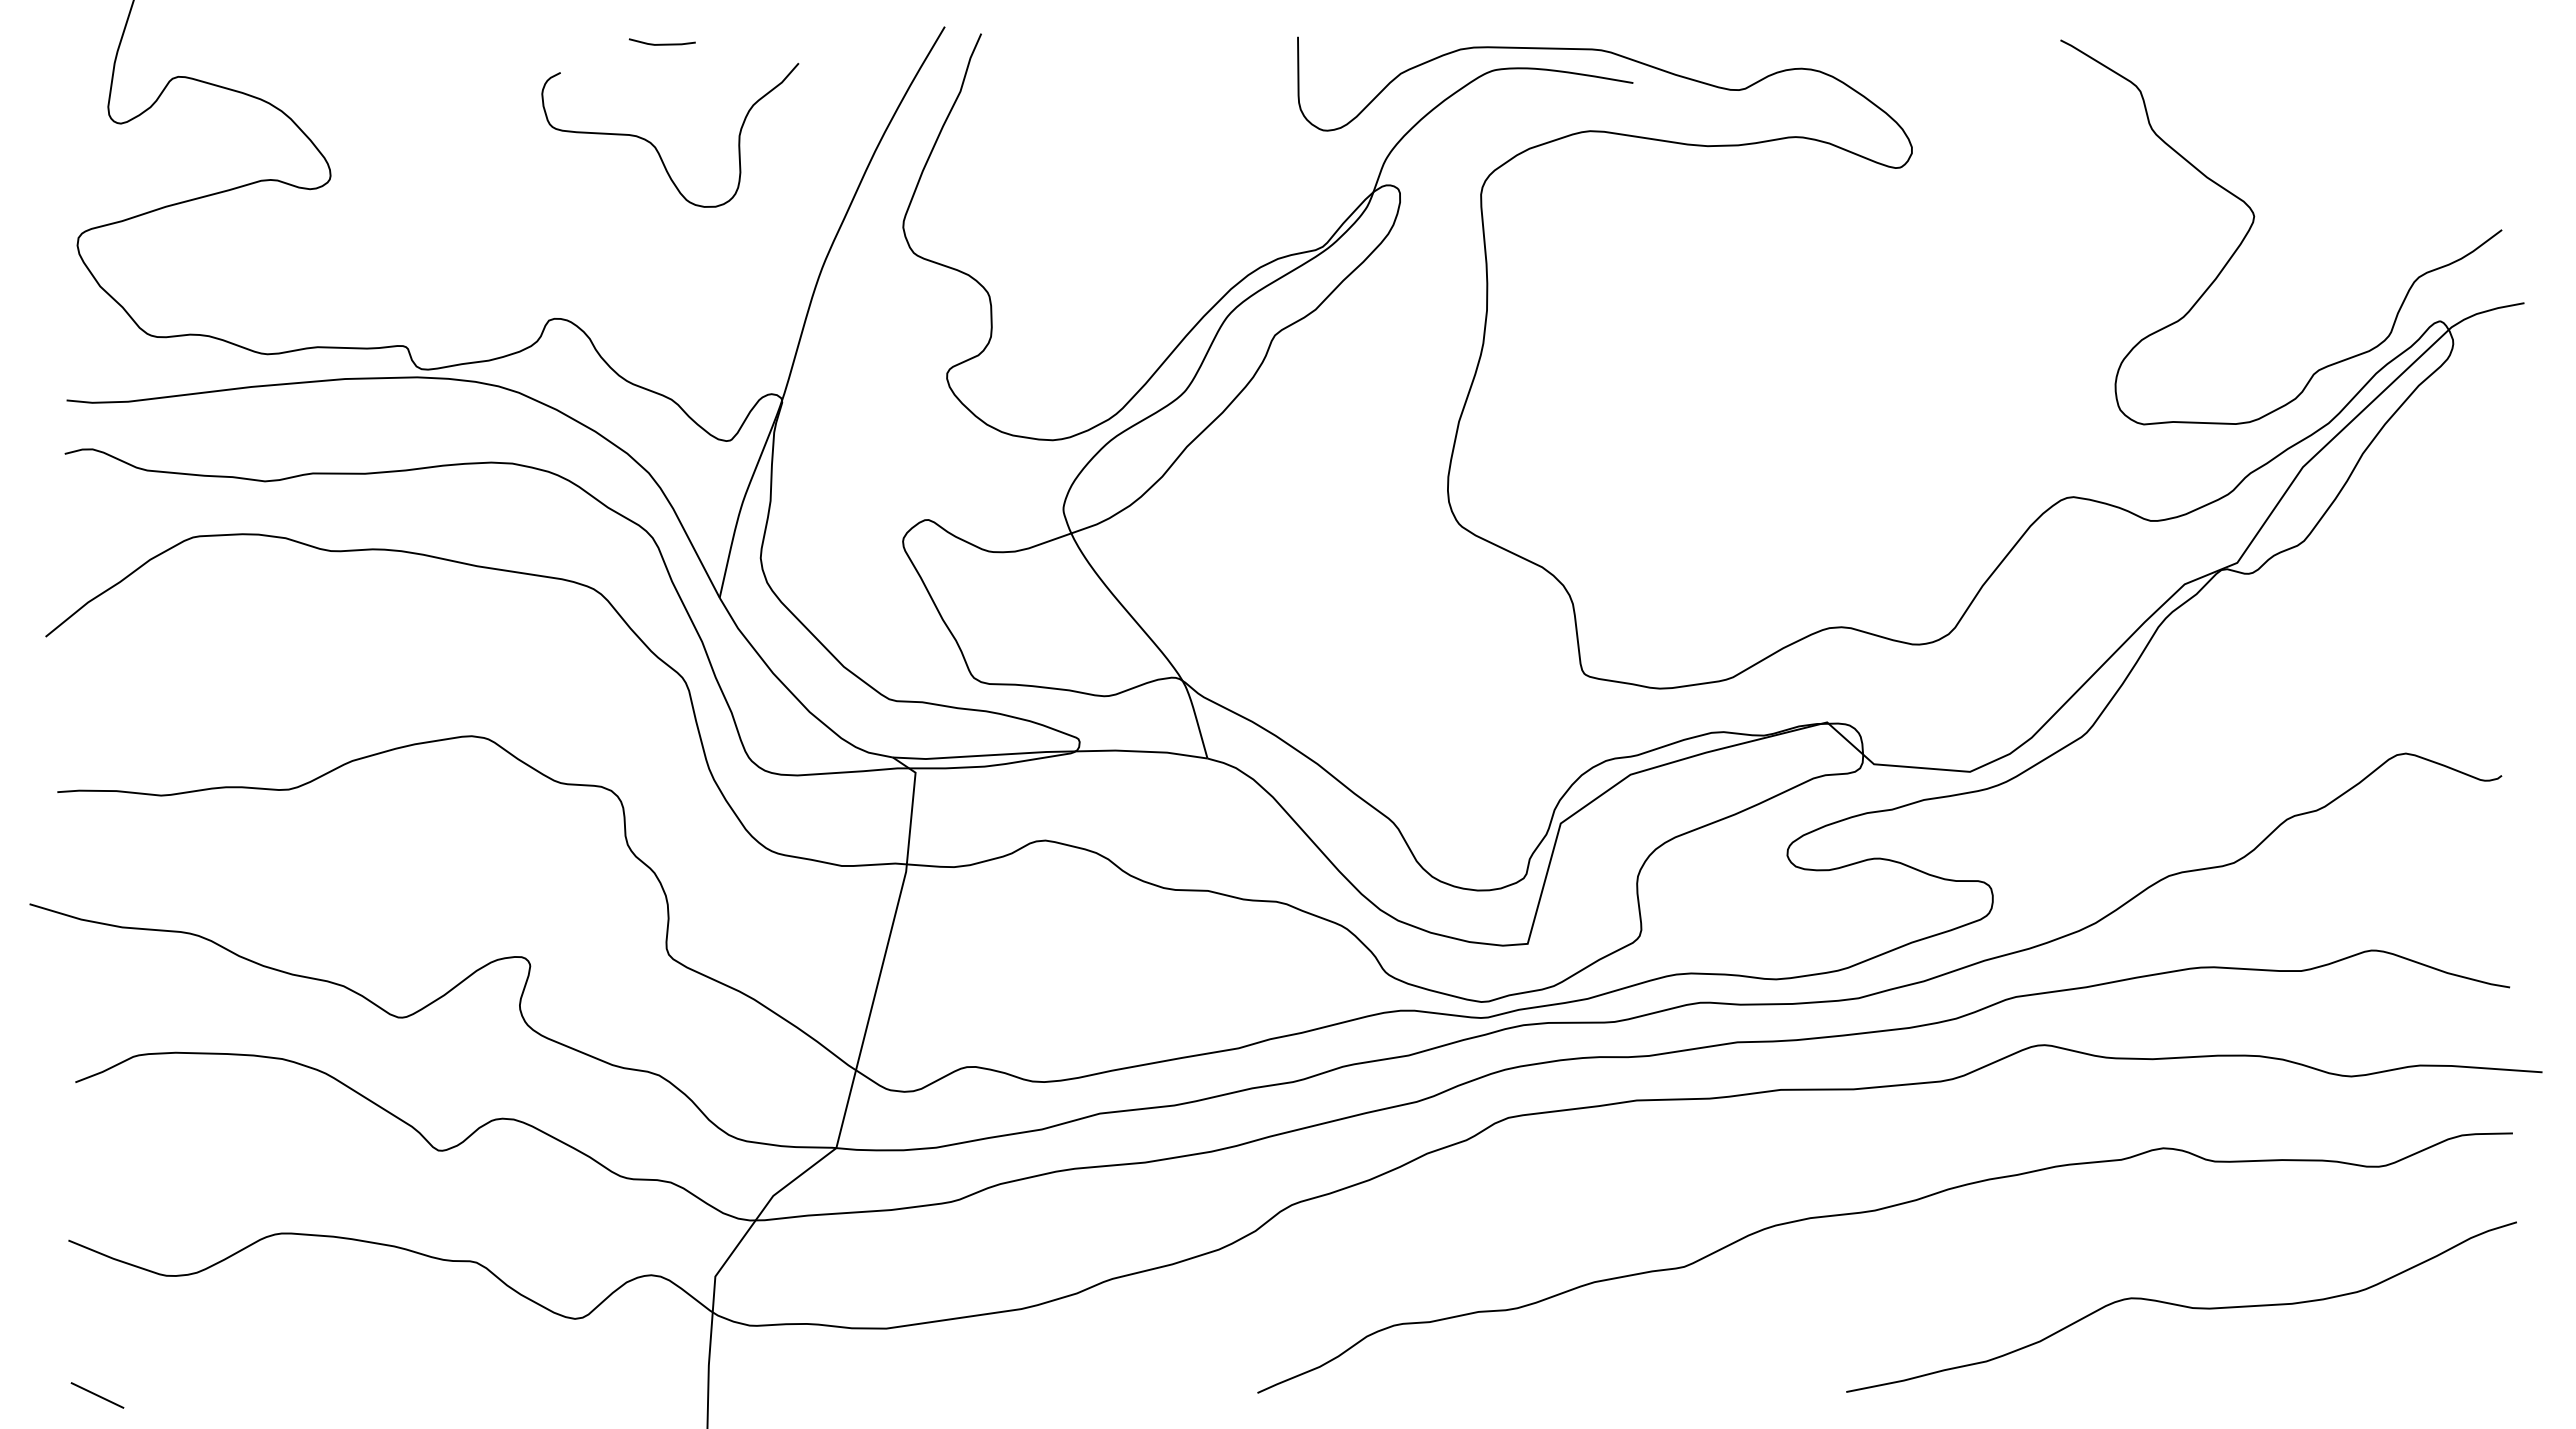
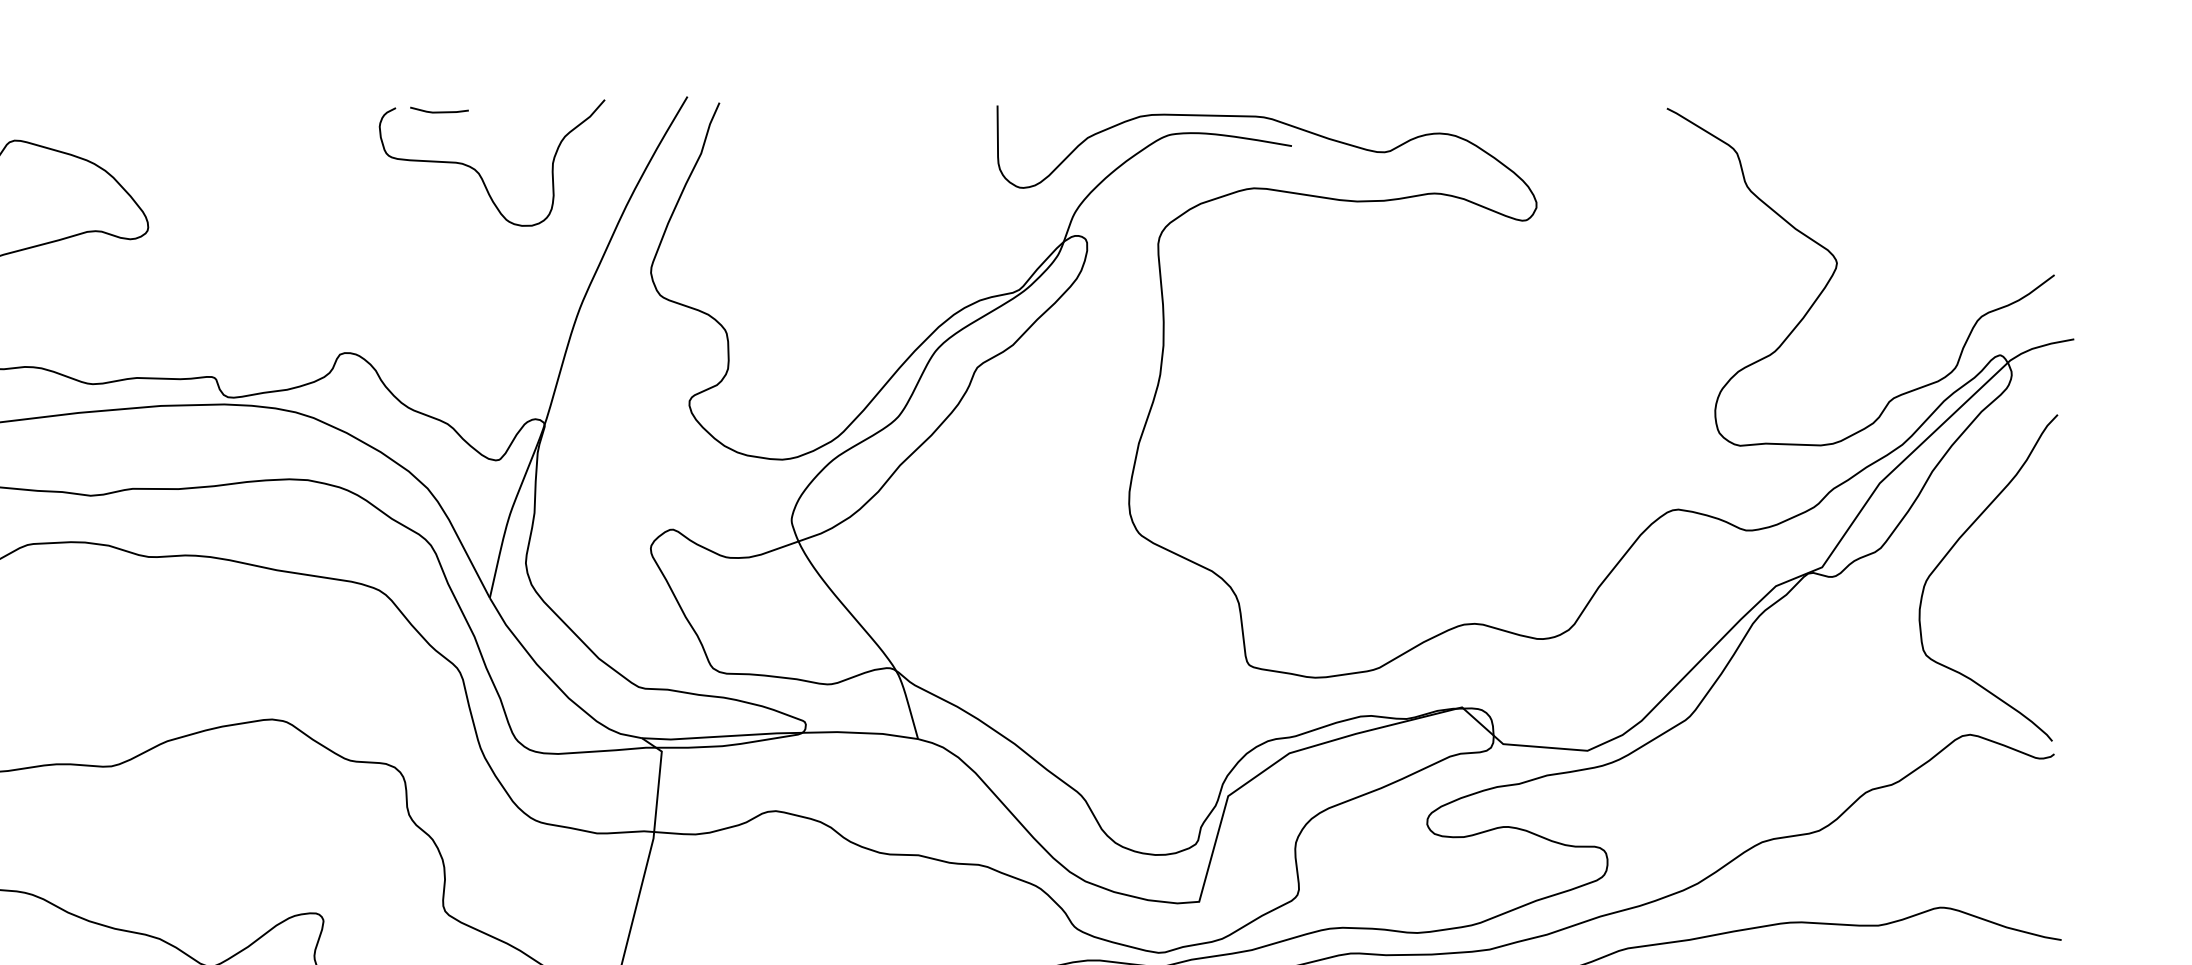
curve: (656, 147) -> (480, 173), moved
curve: (2384, 543) -> (1951, 550), added

